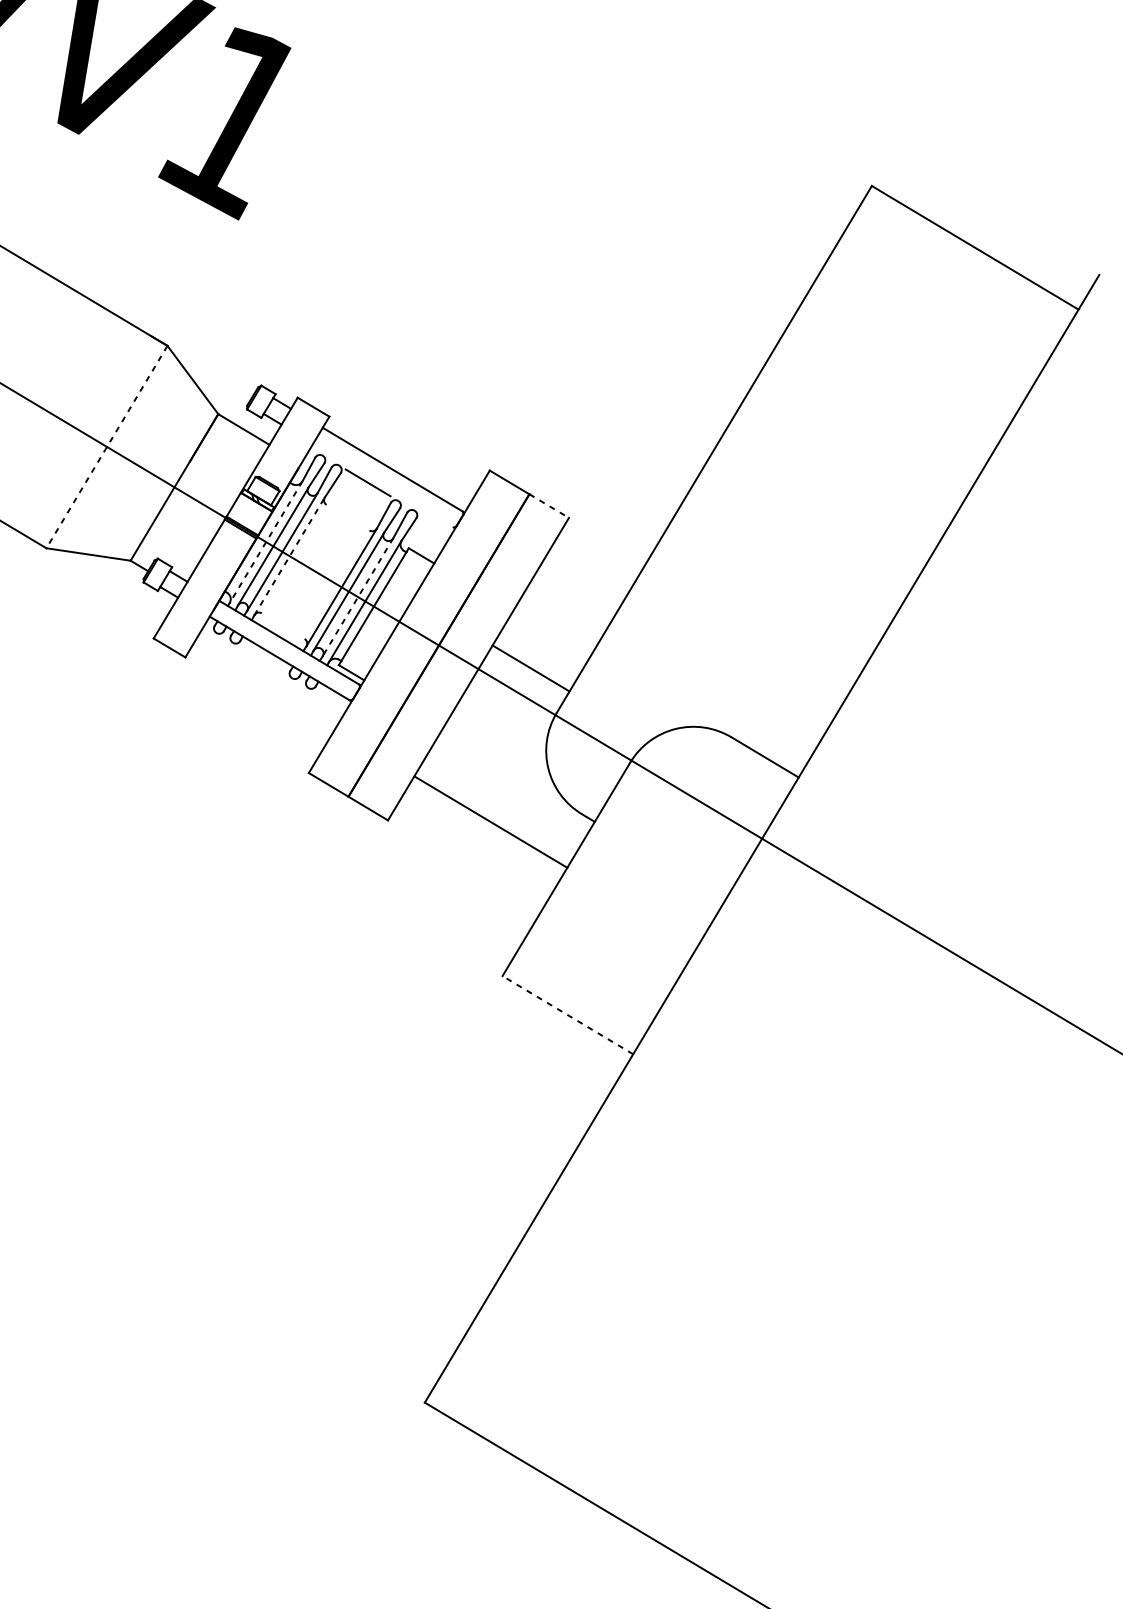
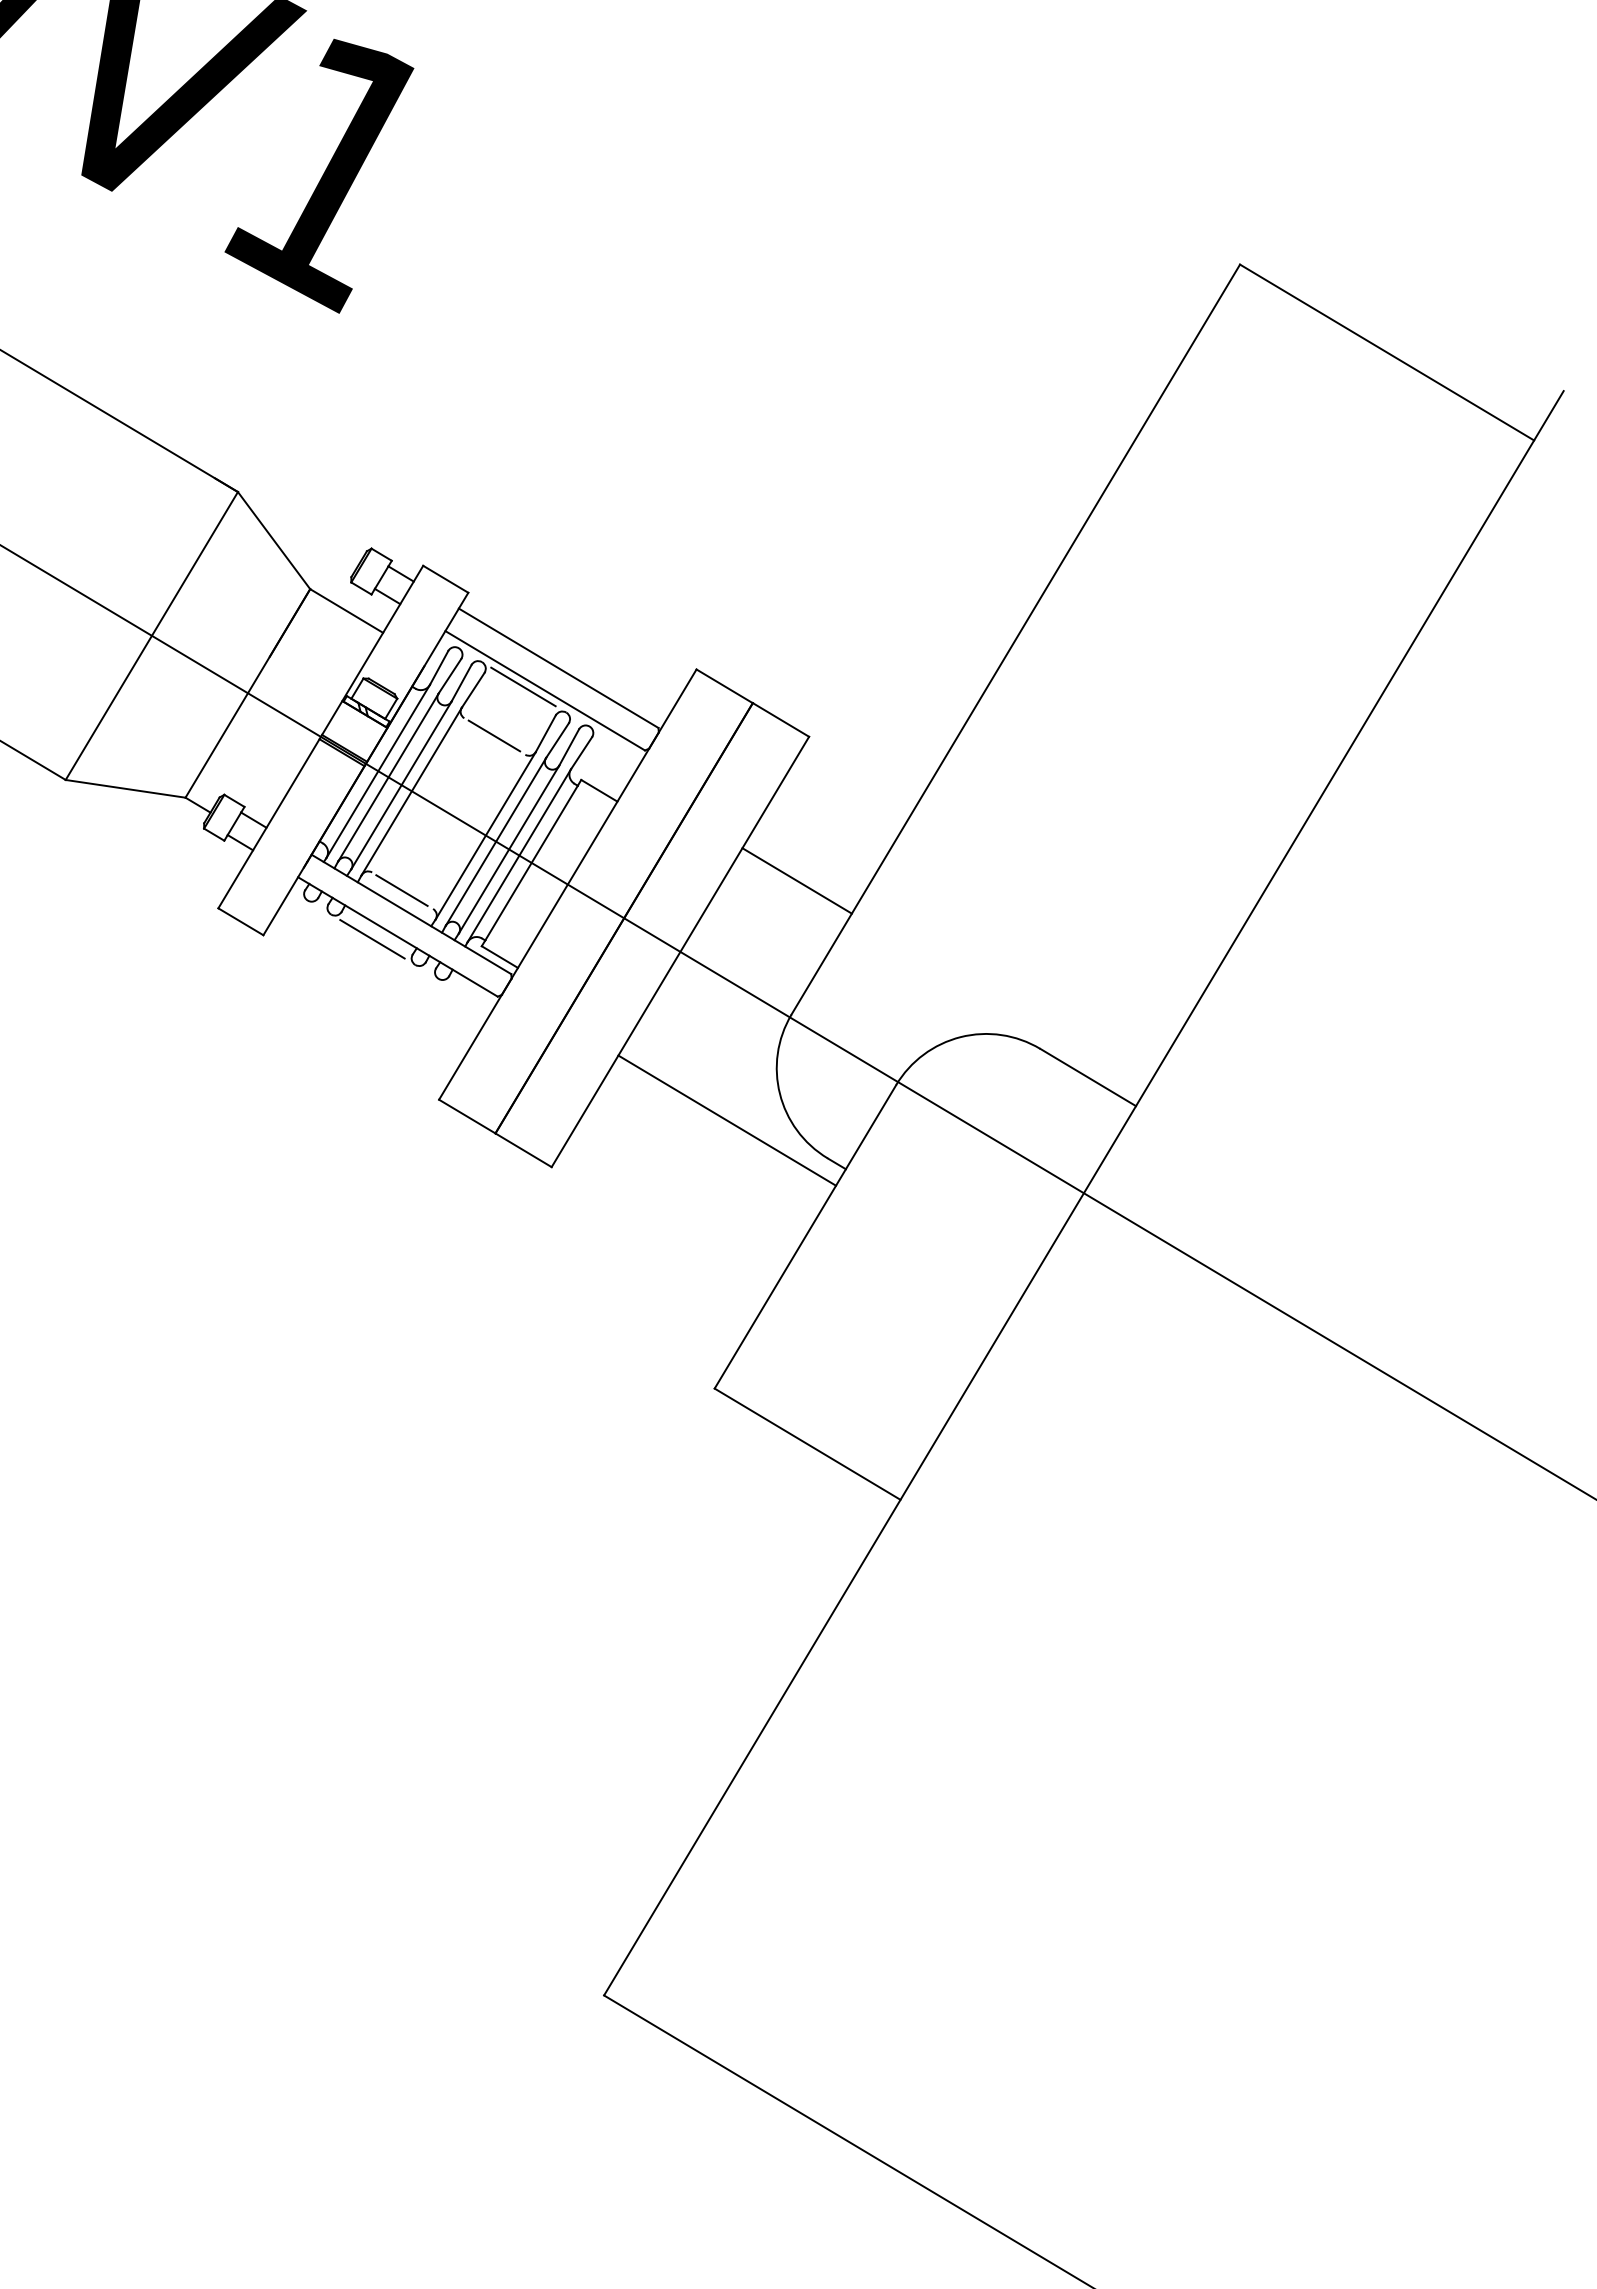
line: (106, 447) -> (151, 636), dashed -> solid
line: (383, 485) -> (545, 690), added
line: (548, 505) -> (780, 719), dashed -> solid
line: (347, 517) -> (493, 735), added
line: (265, 542) -> (377, 771), dashed -> solid
line: (290, 556) -> (412, 791), dashed -> solid
line: (357, 597) -> (508, 850), dashed -> solid
line: (282, 625) -> (401, 890), added
line: (262, 660) -> (372, 939), added
line: (530, 668) -> (796, 880), moved
line: (491, 822) -> (727, 1120), moved
line: (567, 1014) -> (807, 1443), dashed -> solid

